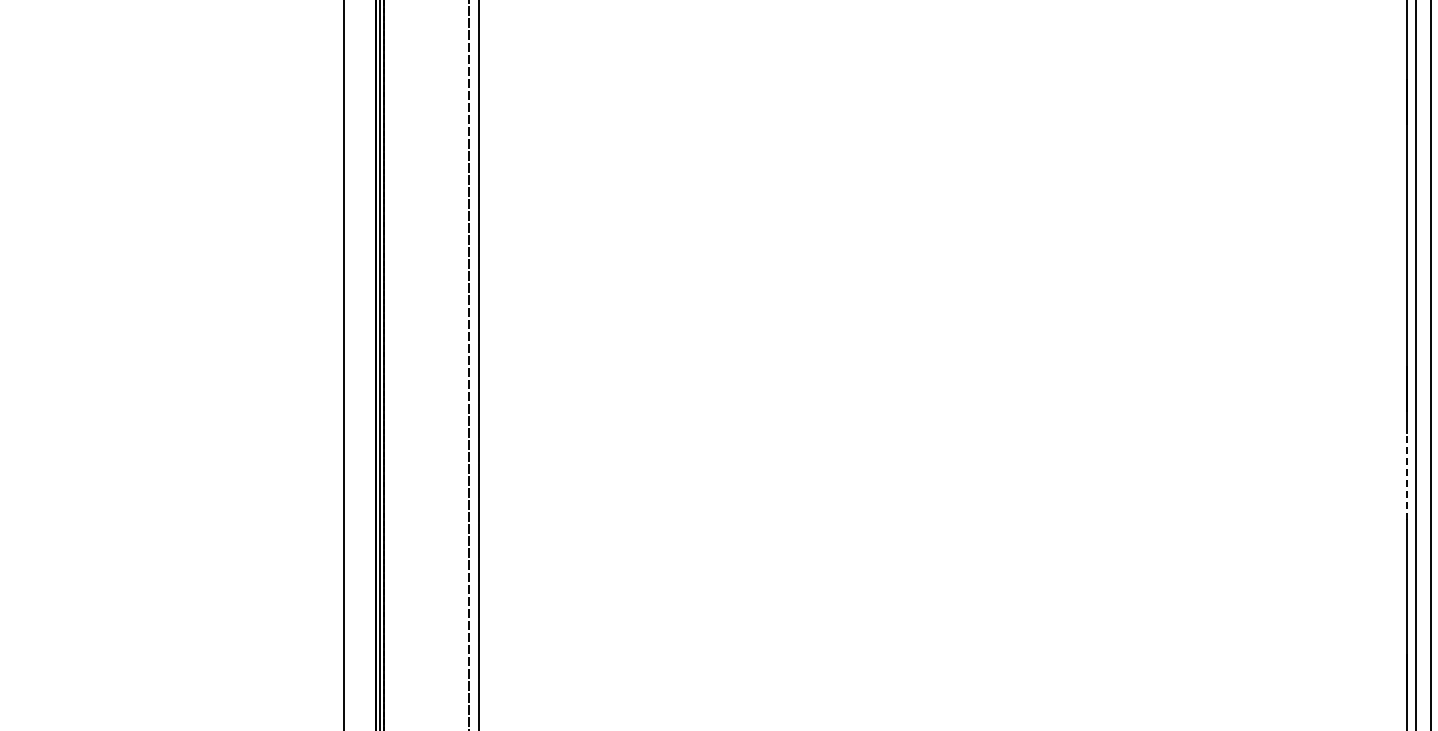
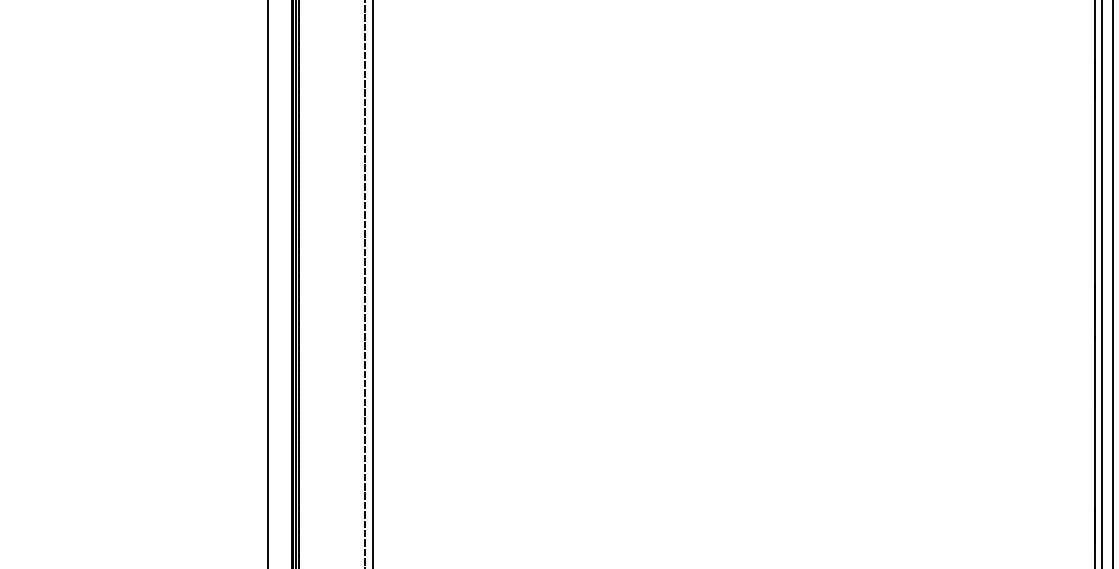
line: (1407, 476) -> (1095, 370), dashed -> solid

